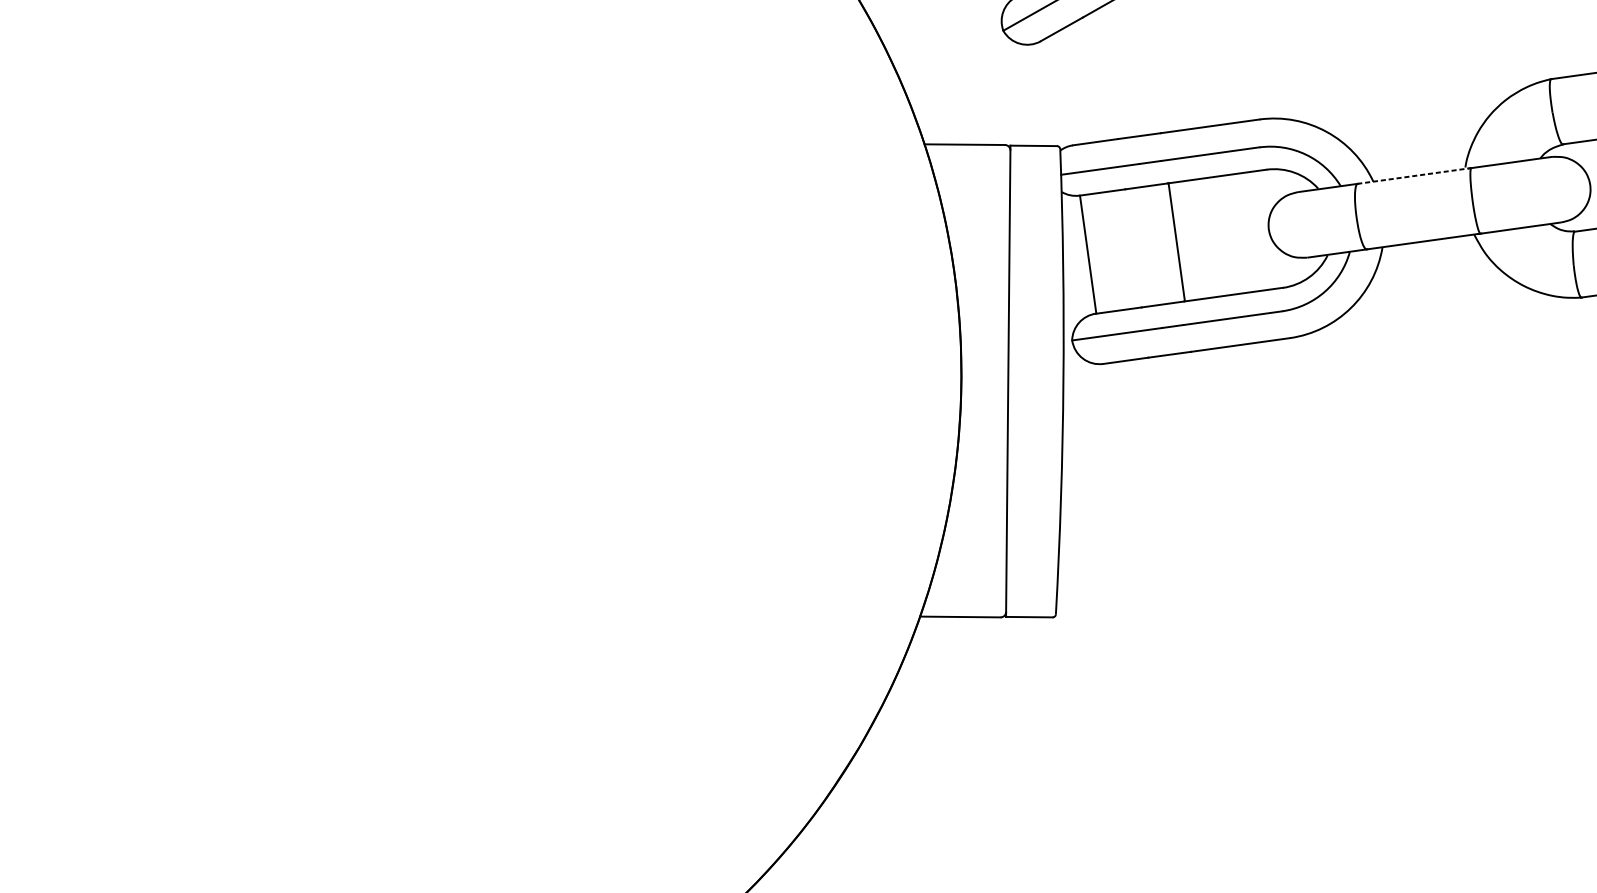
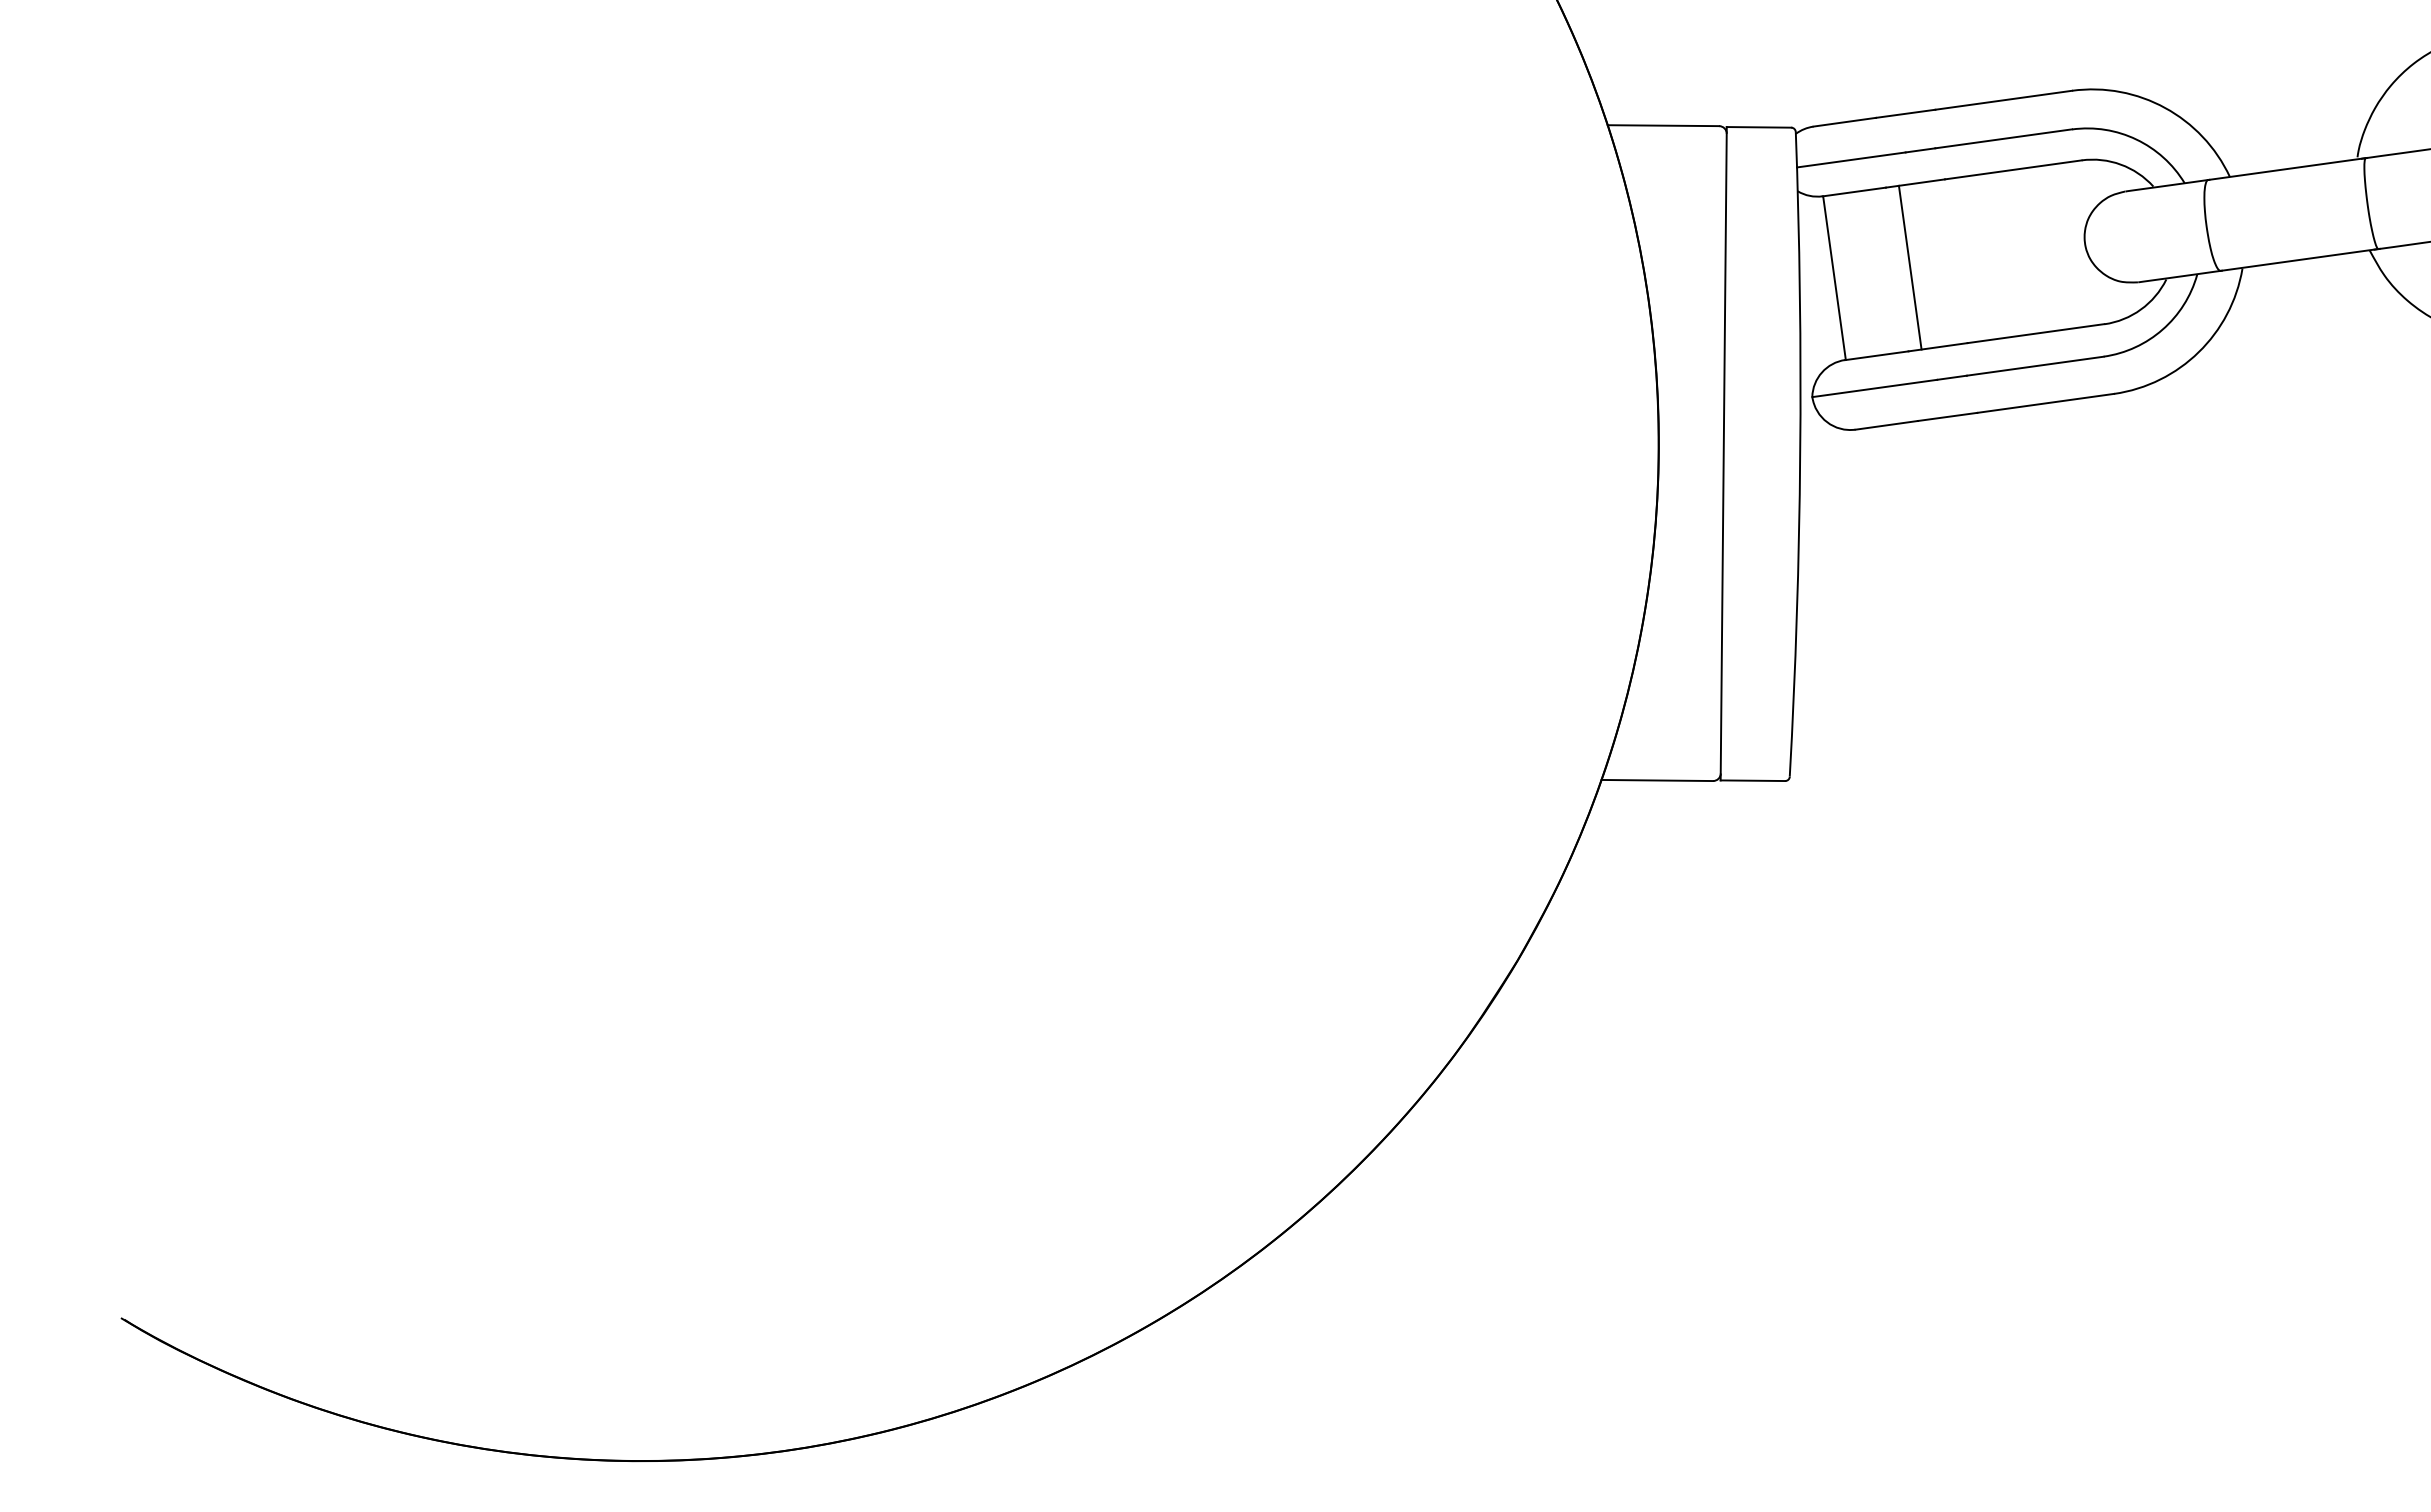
line: (1414, 176) -> (2287, 169), dashed -> solid
line: (1176, 241) -> (1909, 267), moved

